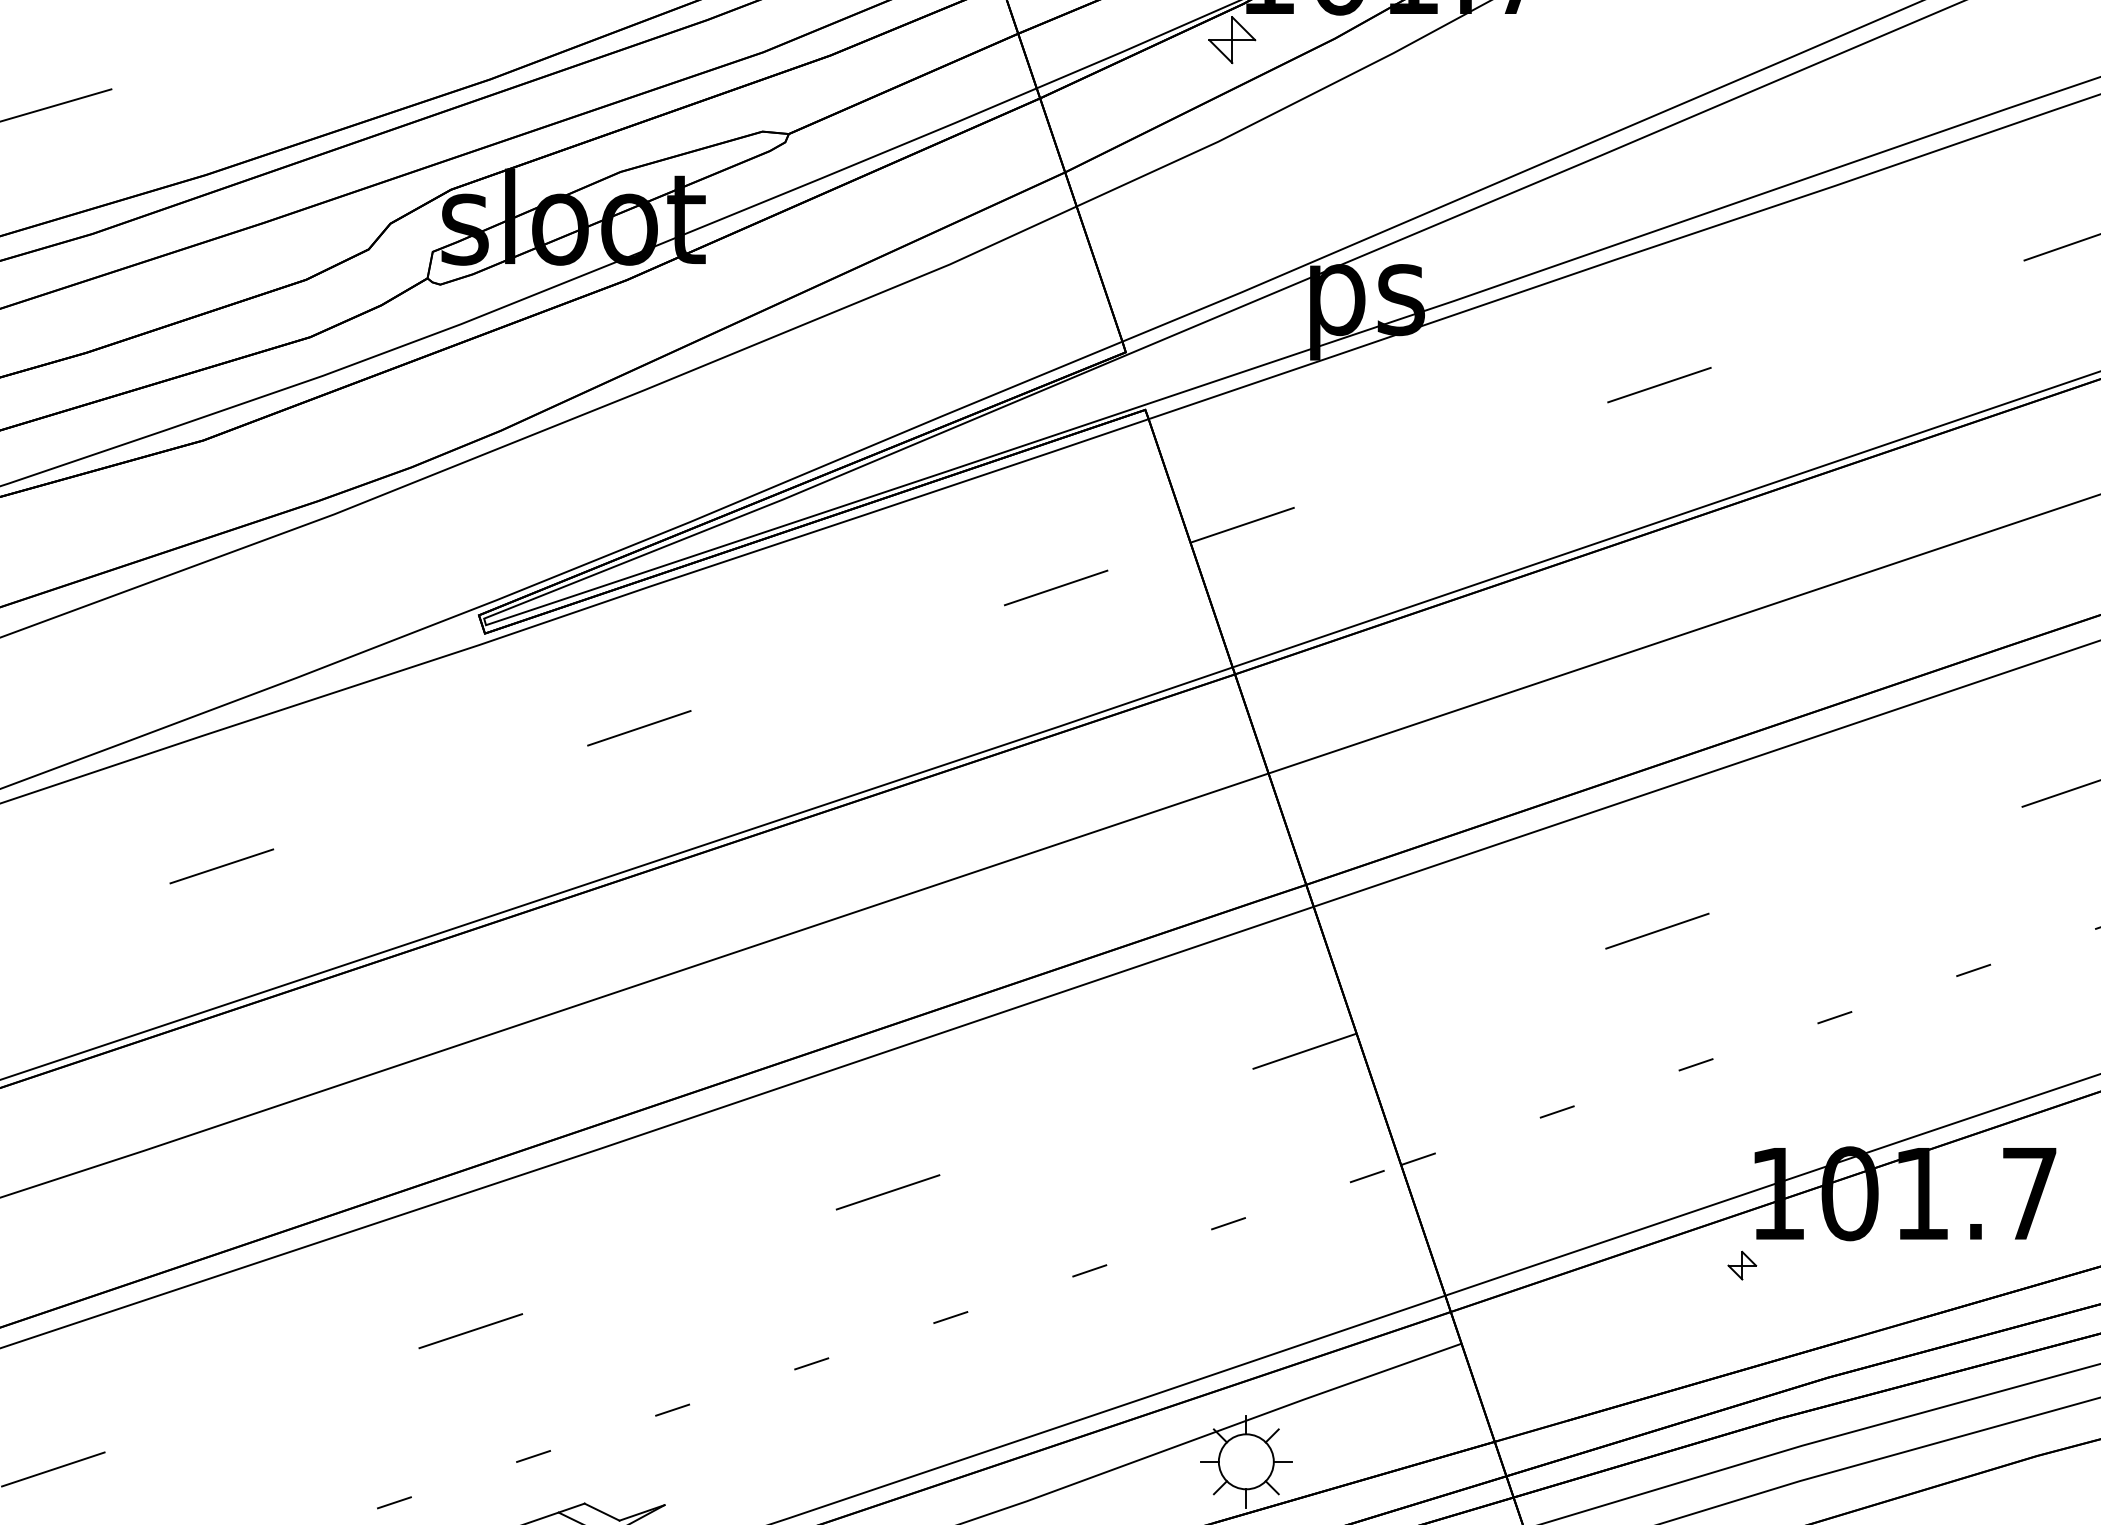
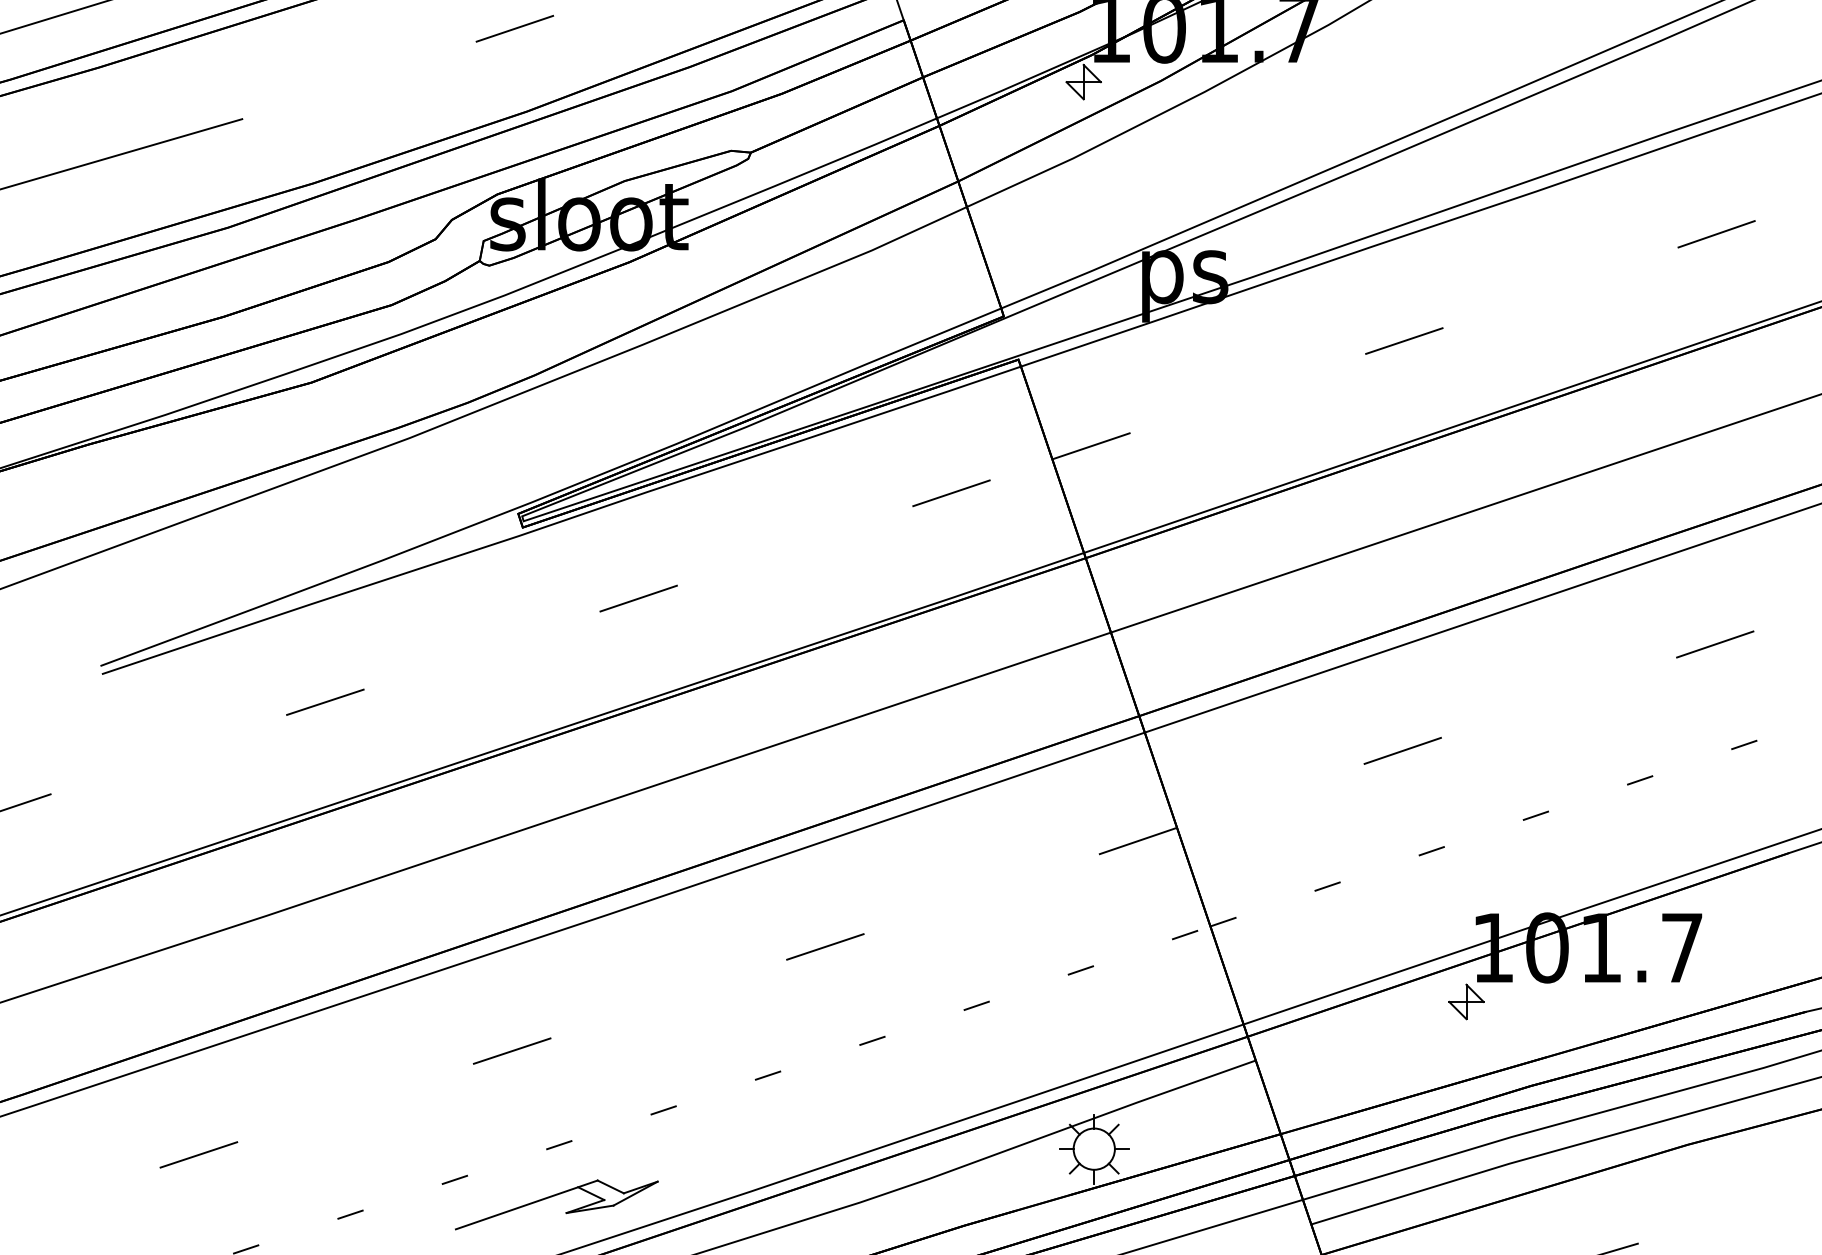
part: (1742, 1265) -> (1466, 1001), size x1.67

